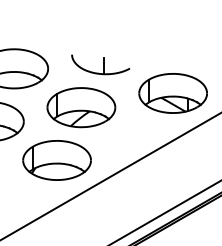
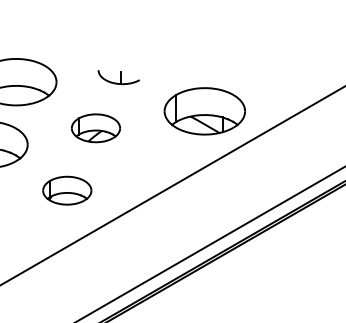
part: (100, 64) -> (118, 77), size x0.6
part: (80, 107) -> (95, 128), size x0.6
part: (57, 160) -> (67, 190), size x0.6

